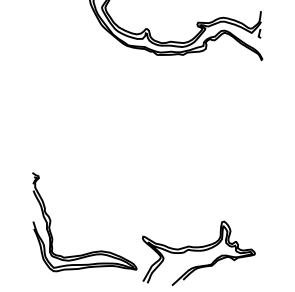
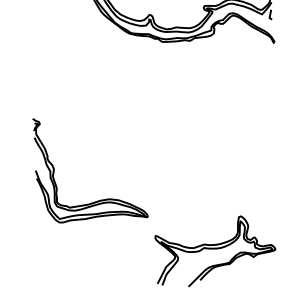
part: (91, 251) -> (98, 199), moved

